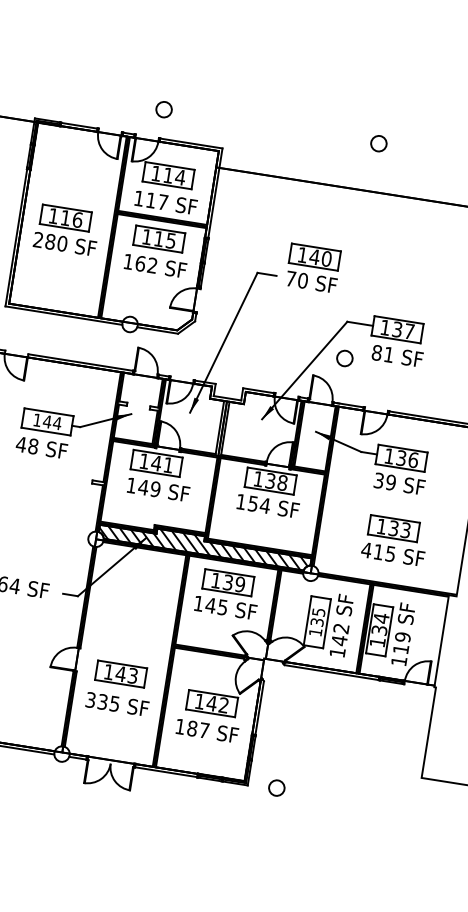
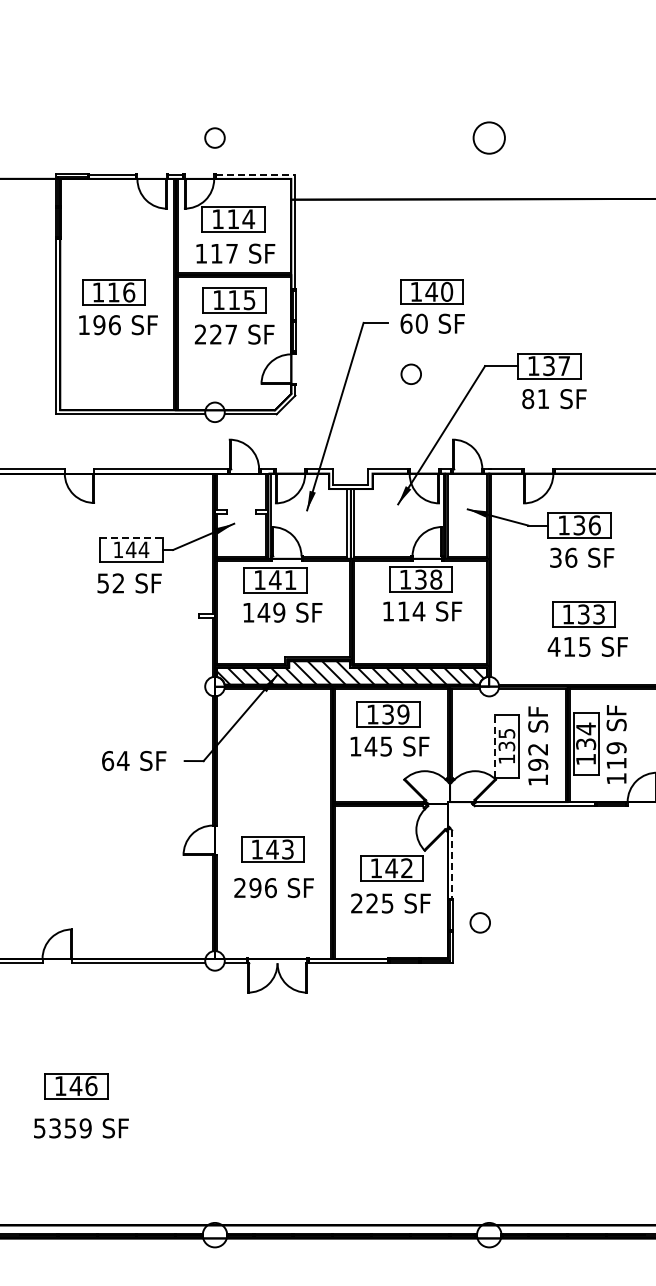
line: (191, 143) -> (255, 174), solid -> dashed
circle: (379, 143) -> (489, 137), size x1.6
text: (50, 242) -> (99, 325), 280 -> 196
text: (140, 263) -> (215, 334), 162 -> 227
text: (291, 278) -> (406, 323), 70 -> 60
circle: (344, 357) -> (410, 373), moved
line: (49, 412) -> (131, 537), solid -> dashed
text: (27, 445) -> (110, 583), 48 -> 52
text: (391, 482) -> (571, 557), 39 -> 36
text: (253, 503) -> (403, 611), 154 -> 114
line: (307, 620) -> (494, 745), solid -> dashed
text: (339, 640) -> (538, 764), 142 -> 192
text: (102, 702) -> (255, 888), 335 -> 296
line: (259, 708) -> (452, 865), solid -> dashed
text: (192, 728) -> (372, 903), 187 -> 225
circle: (276, 787) -> (479, 922), moved

